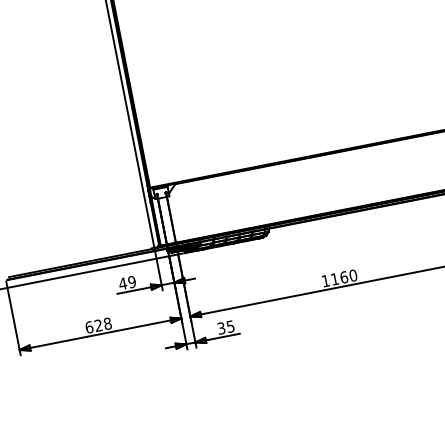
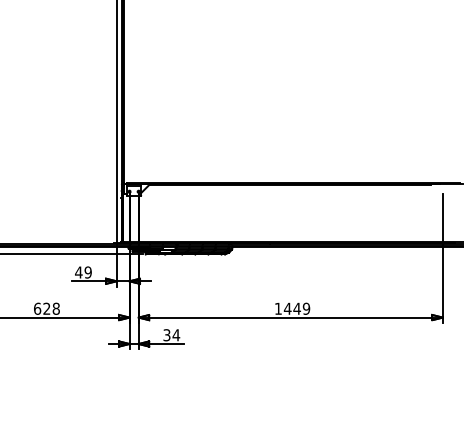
text: (343, 277) -> (296, 308), 1160 -> 1449
text: (230, 326) -> (176, 335), 35 -> 34

